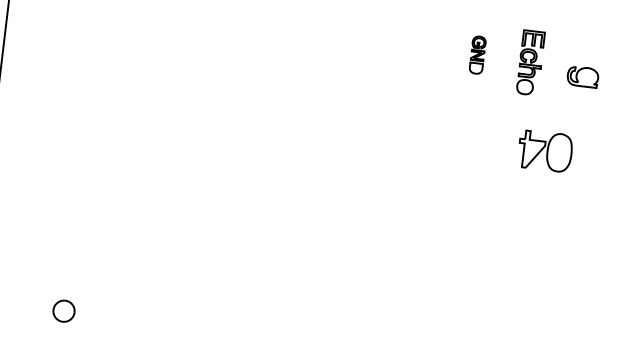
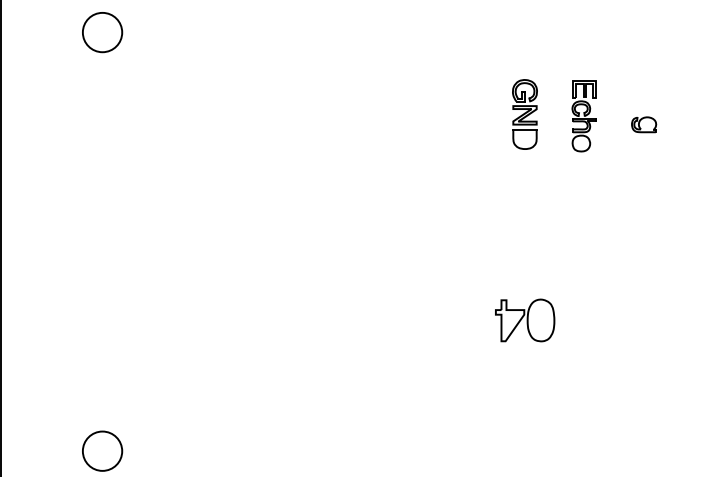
part: (477, 55) -> (524, 114), size x1.67
part: (583, 76) -> (644, 124), size x0.71
part: (545, 151) -> (525, 320), moved
circle: (64, 310) -> (102, 450), size x1.67

